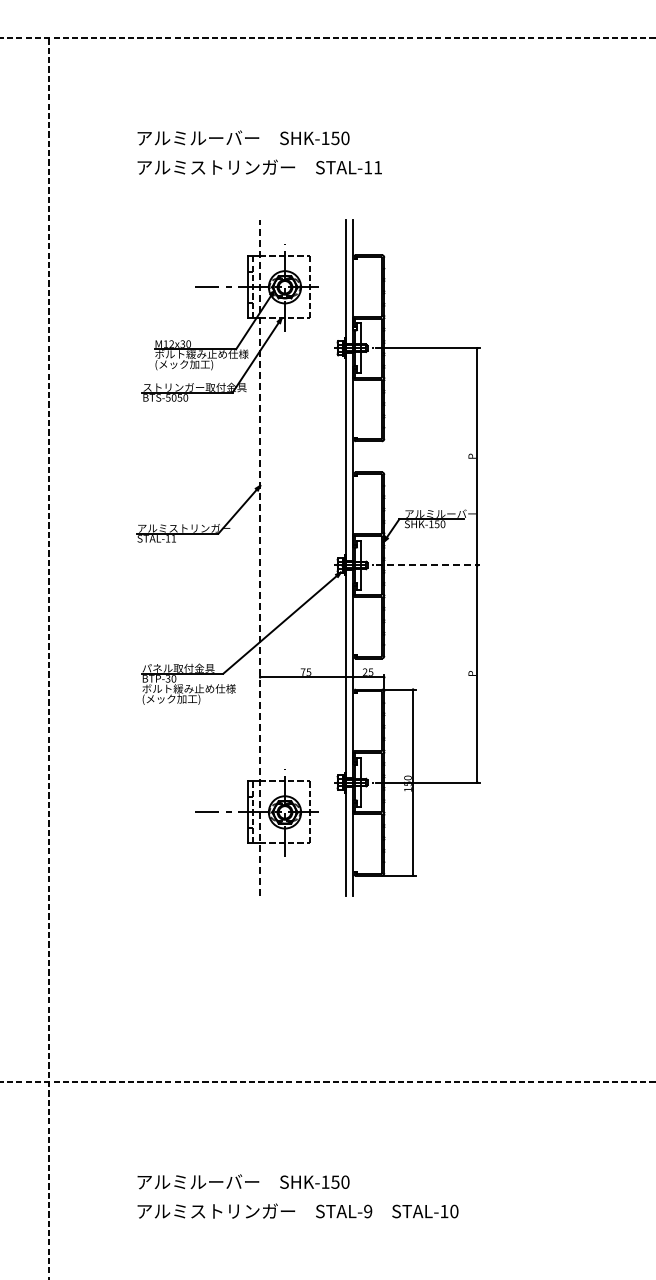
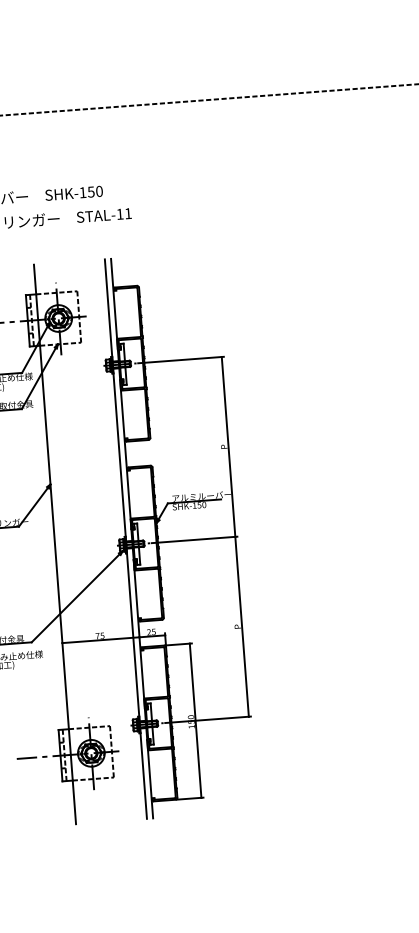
line: (260, 558) -> (55, 544), dashed -> solid
line: (428, 565) -> (194, 539), dashed -> solid

